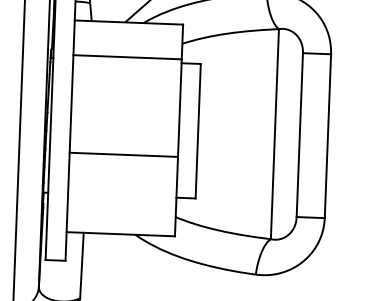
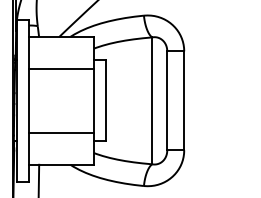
line: (127, 56) -> (61, 68), moved
line: (123, 154) -> (61, 132), moved

